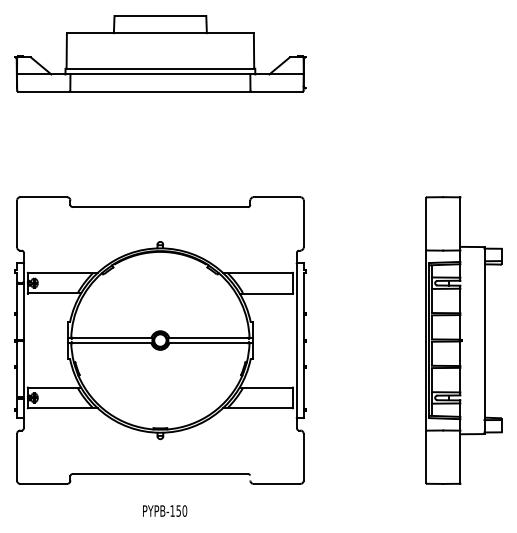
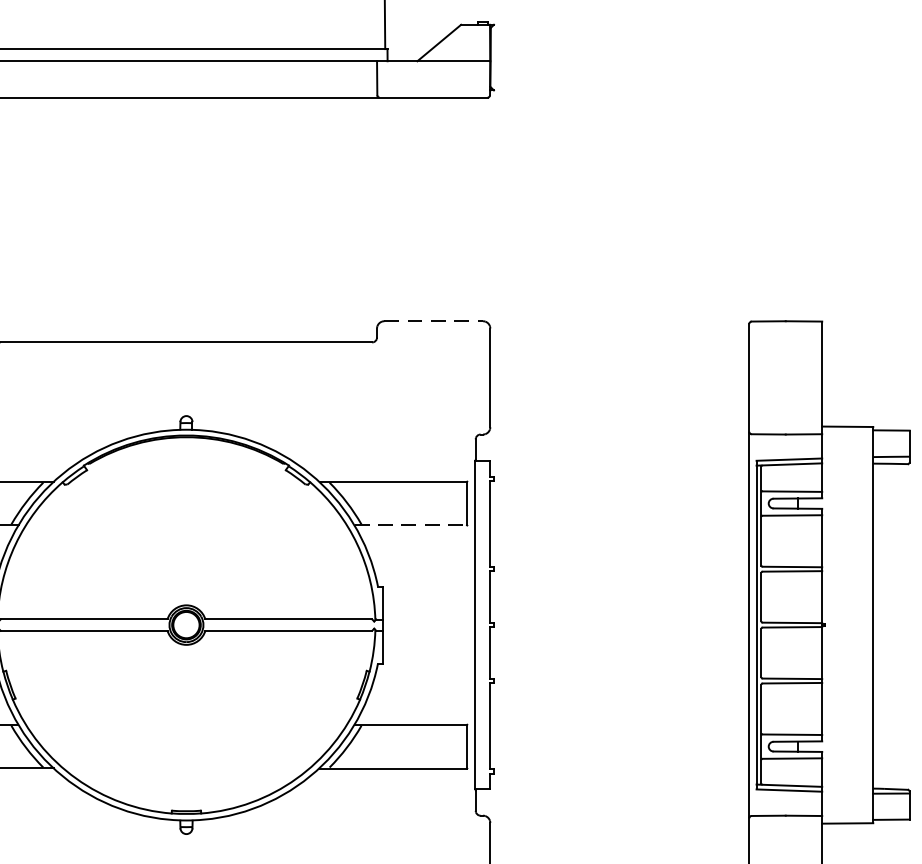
line: (277, 197) -> (434, 321), solid -> dashed
line: (266, 293) -> (411, 525), solid -> dashed

